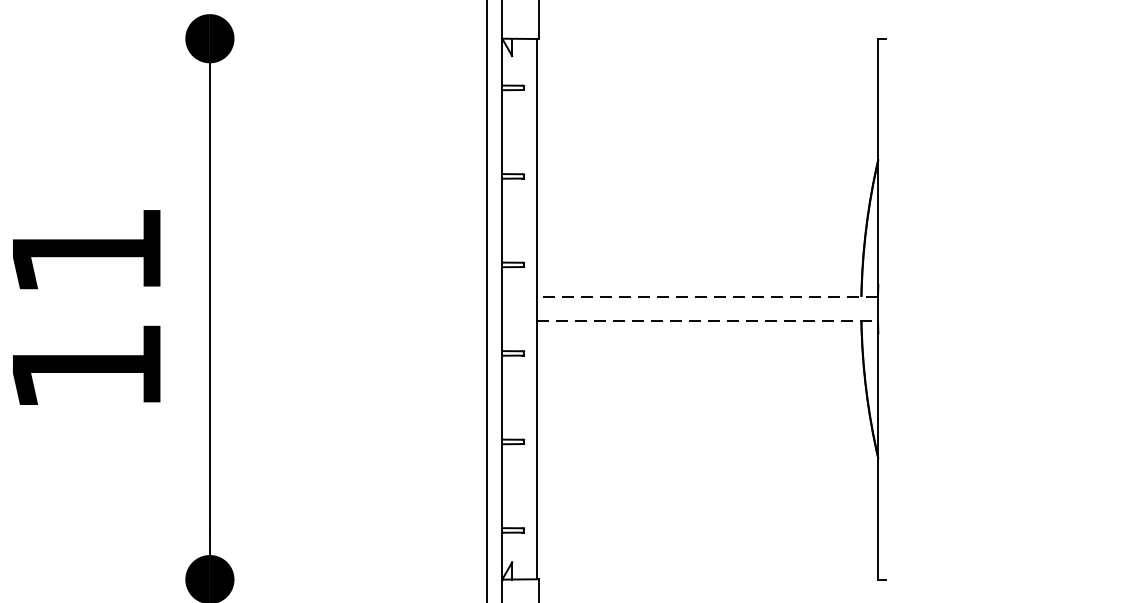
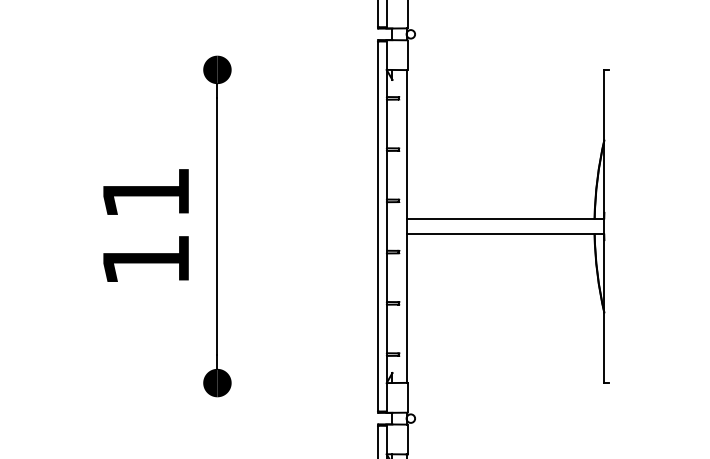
line: (707, 297) -> (505, 219), dashed -> solid
line: (707, 321) -> (505, 233), dashed -> solid

